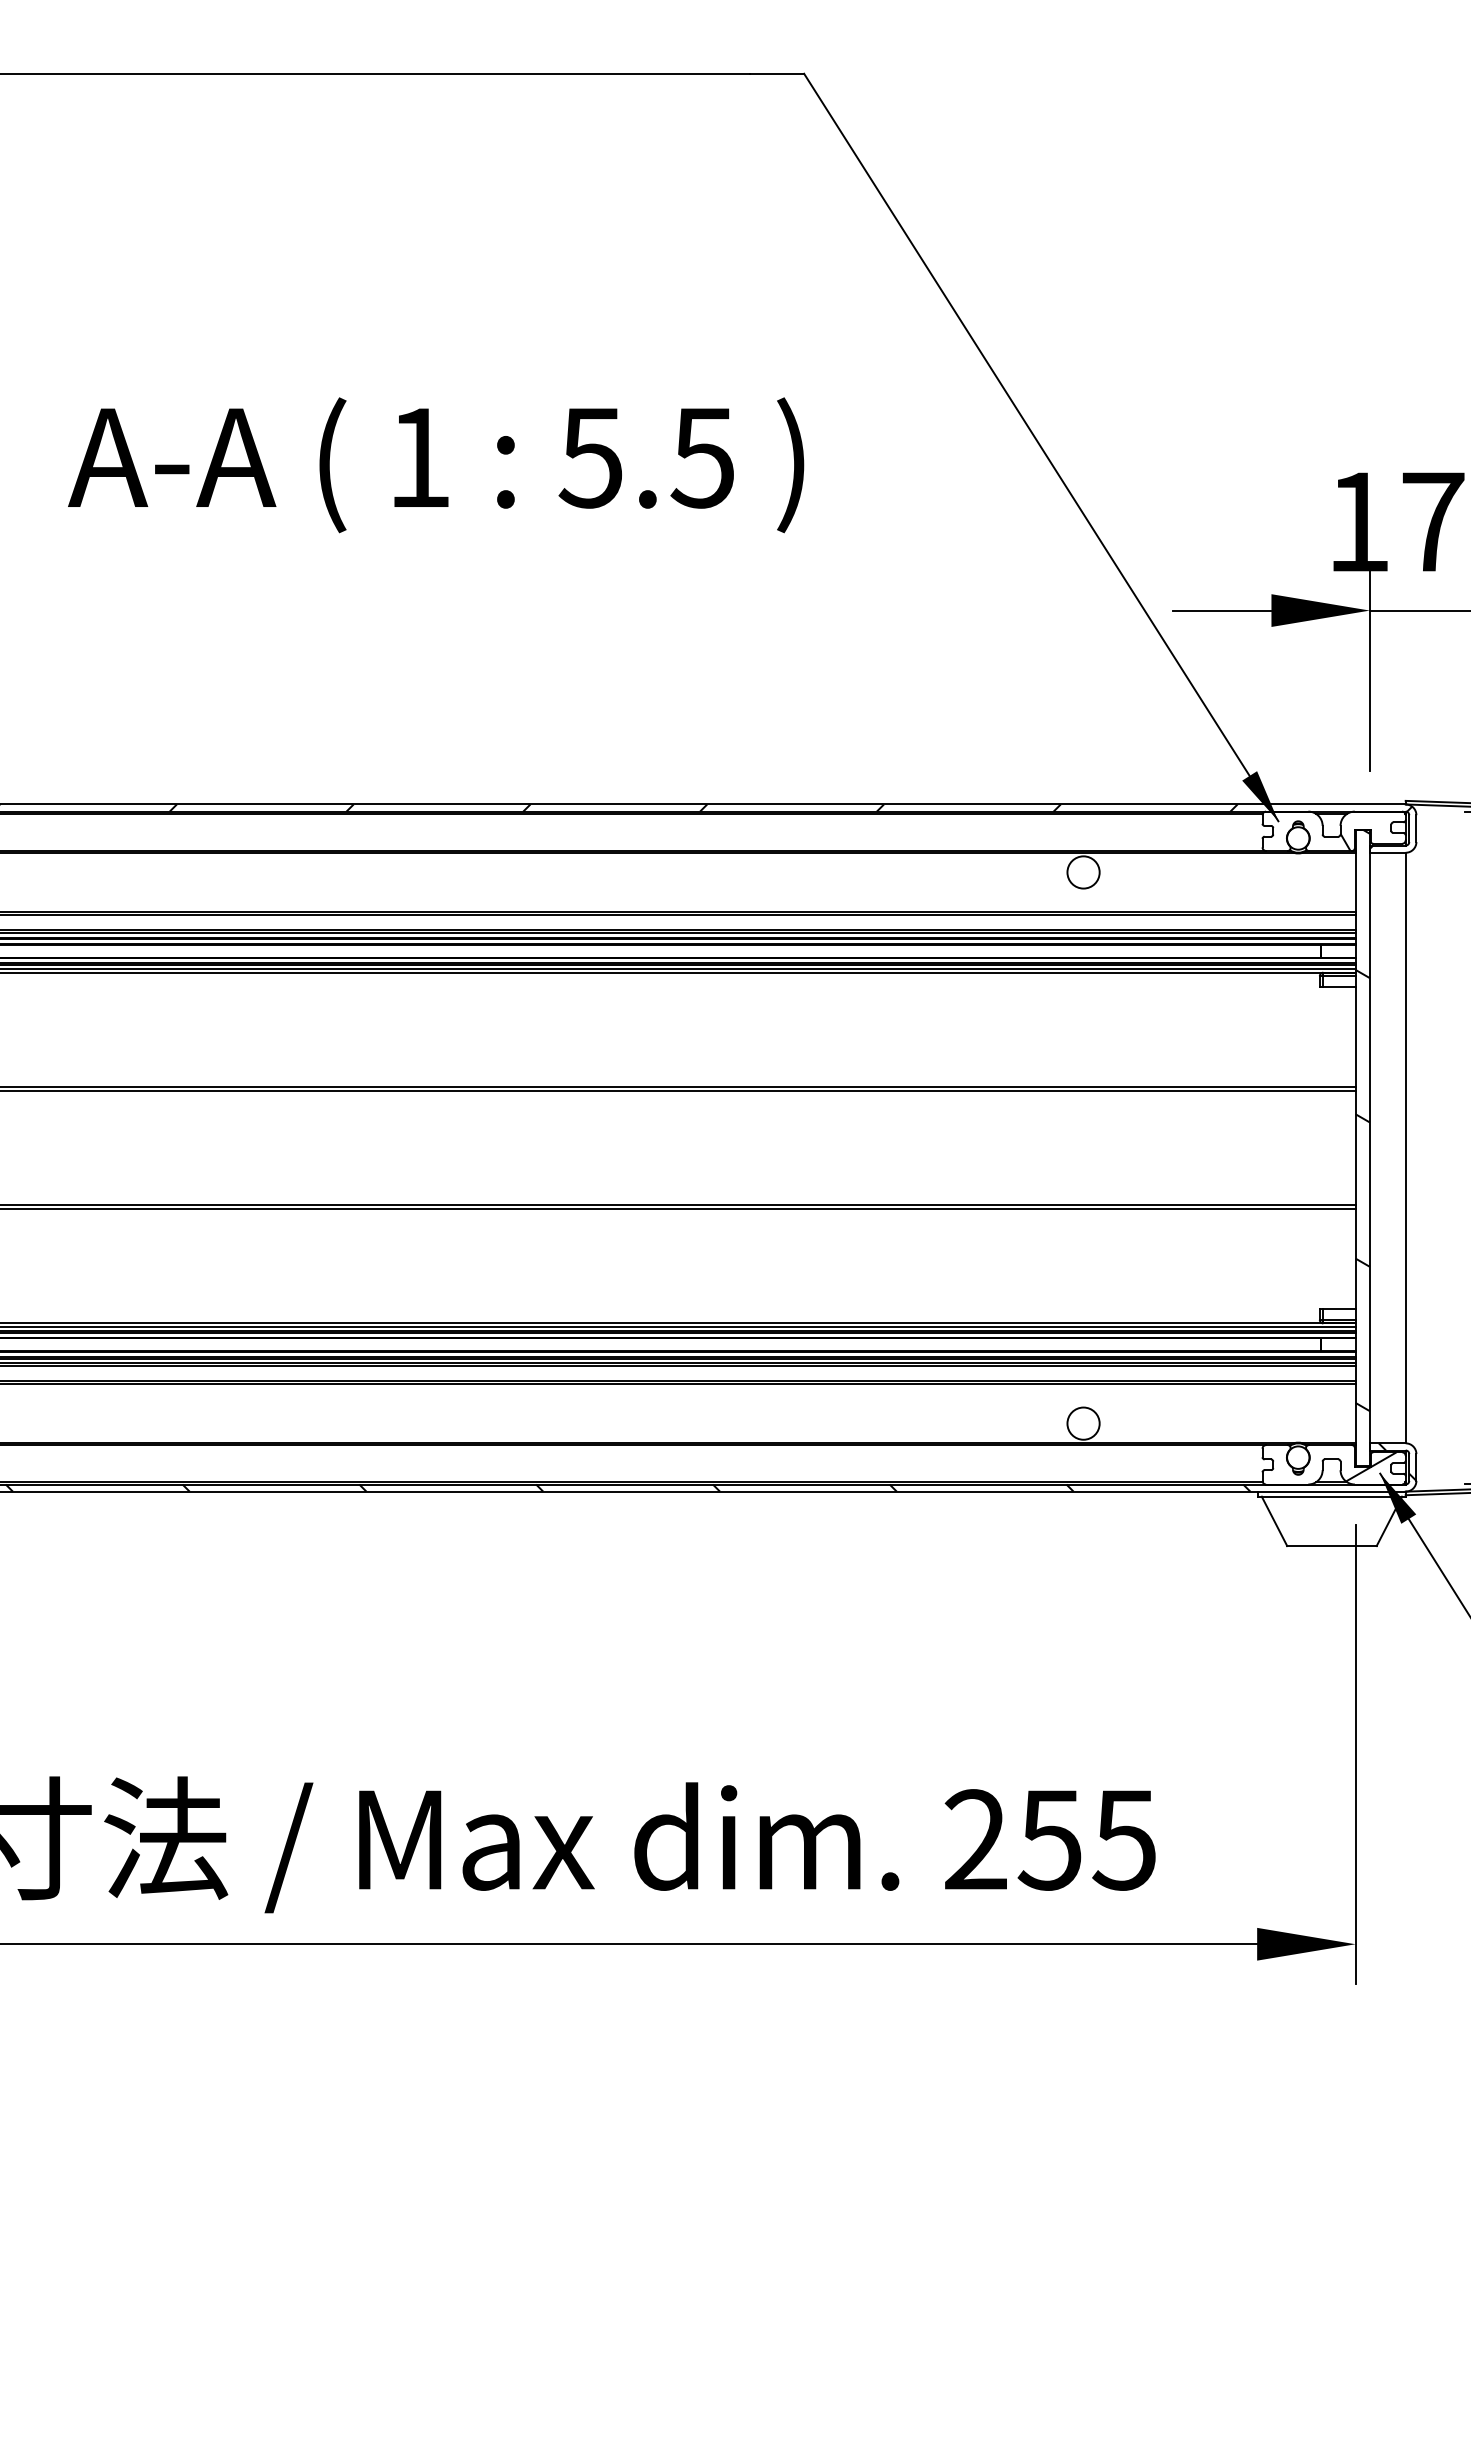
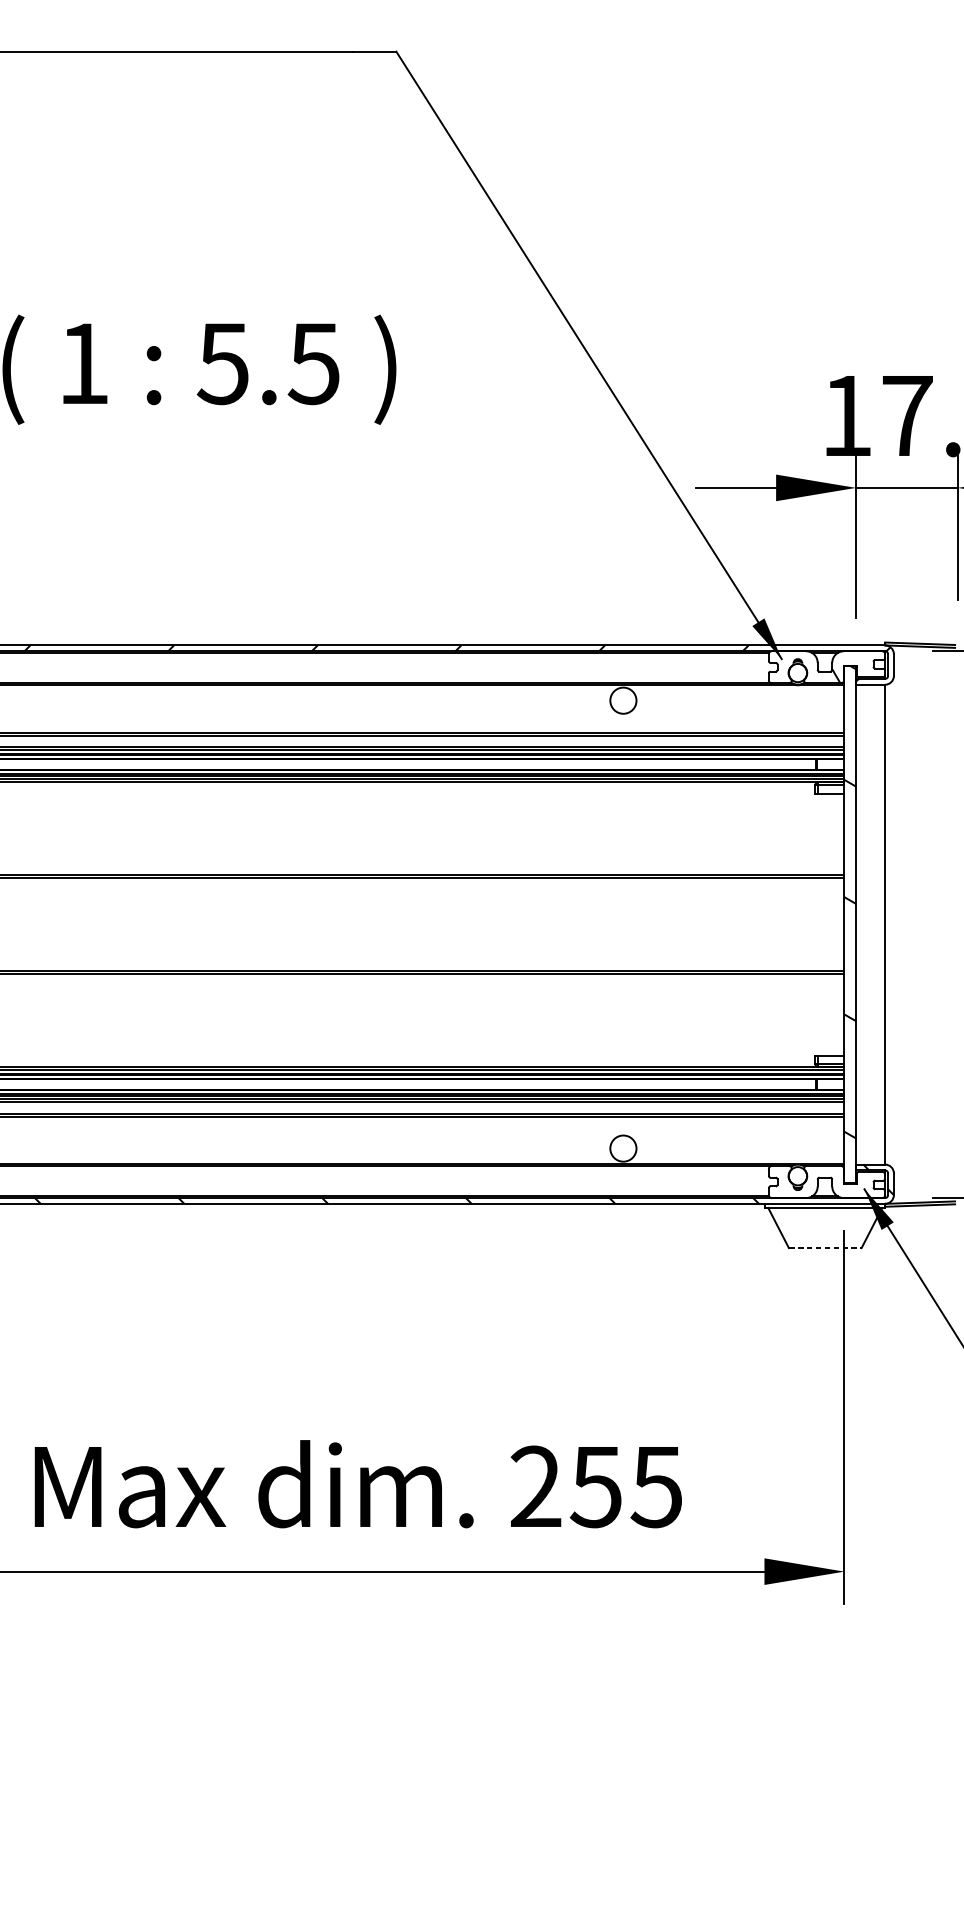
hatch: (1371, 1466) -> (857, 1183), removed
line: (1331, 1546) -> (824, 1248), solid -> dashed

